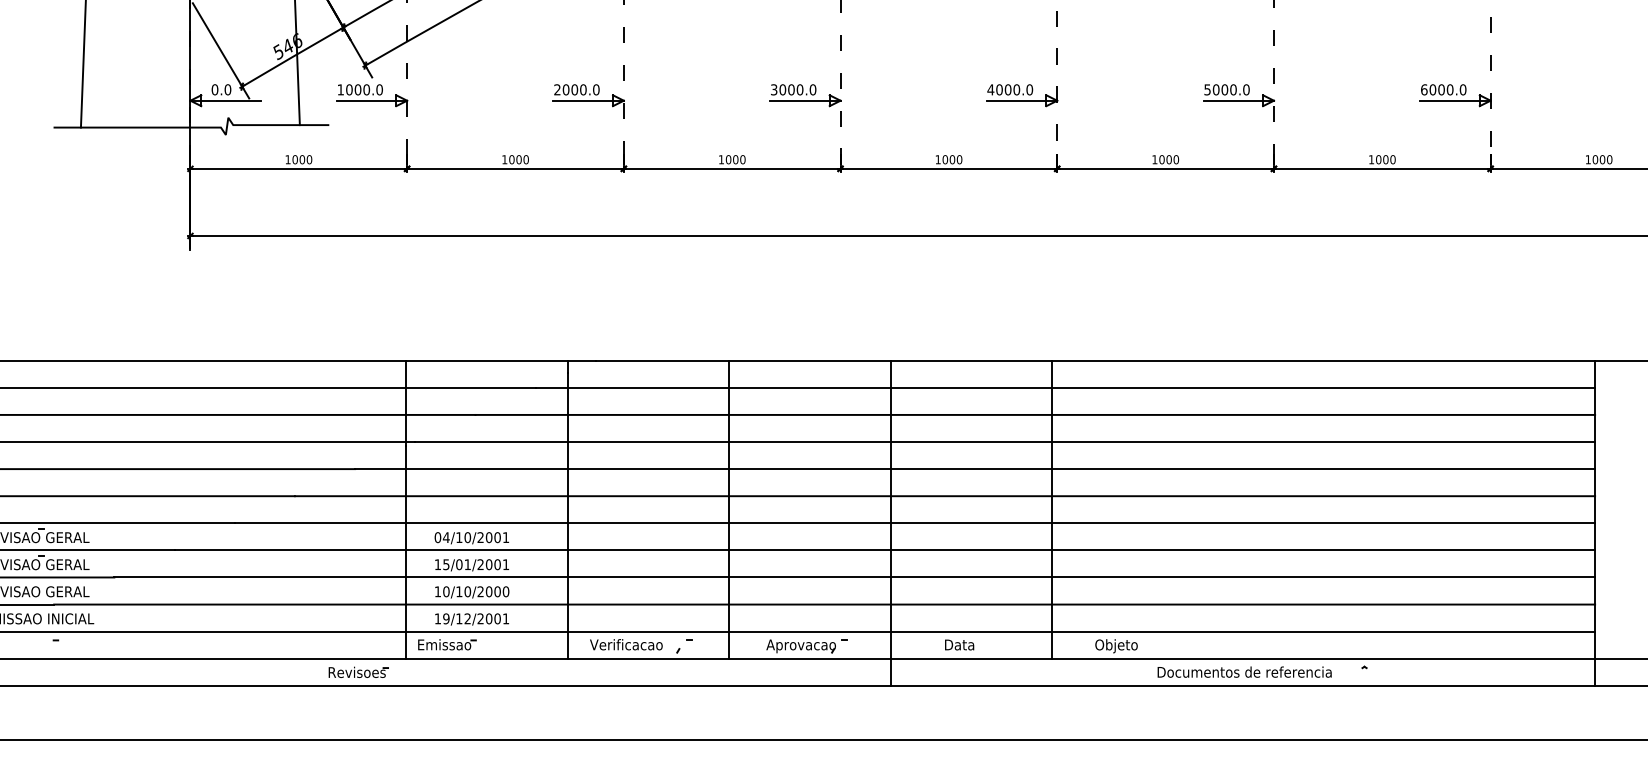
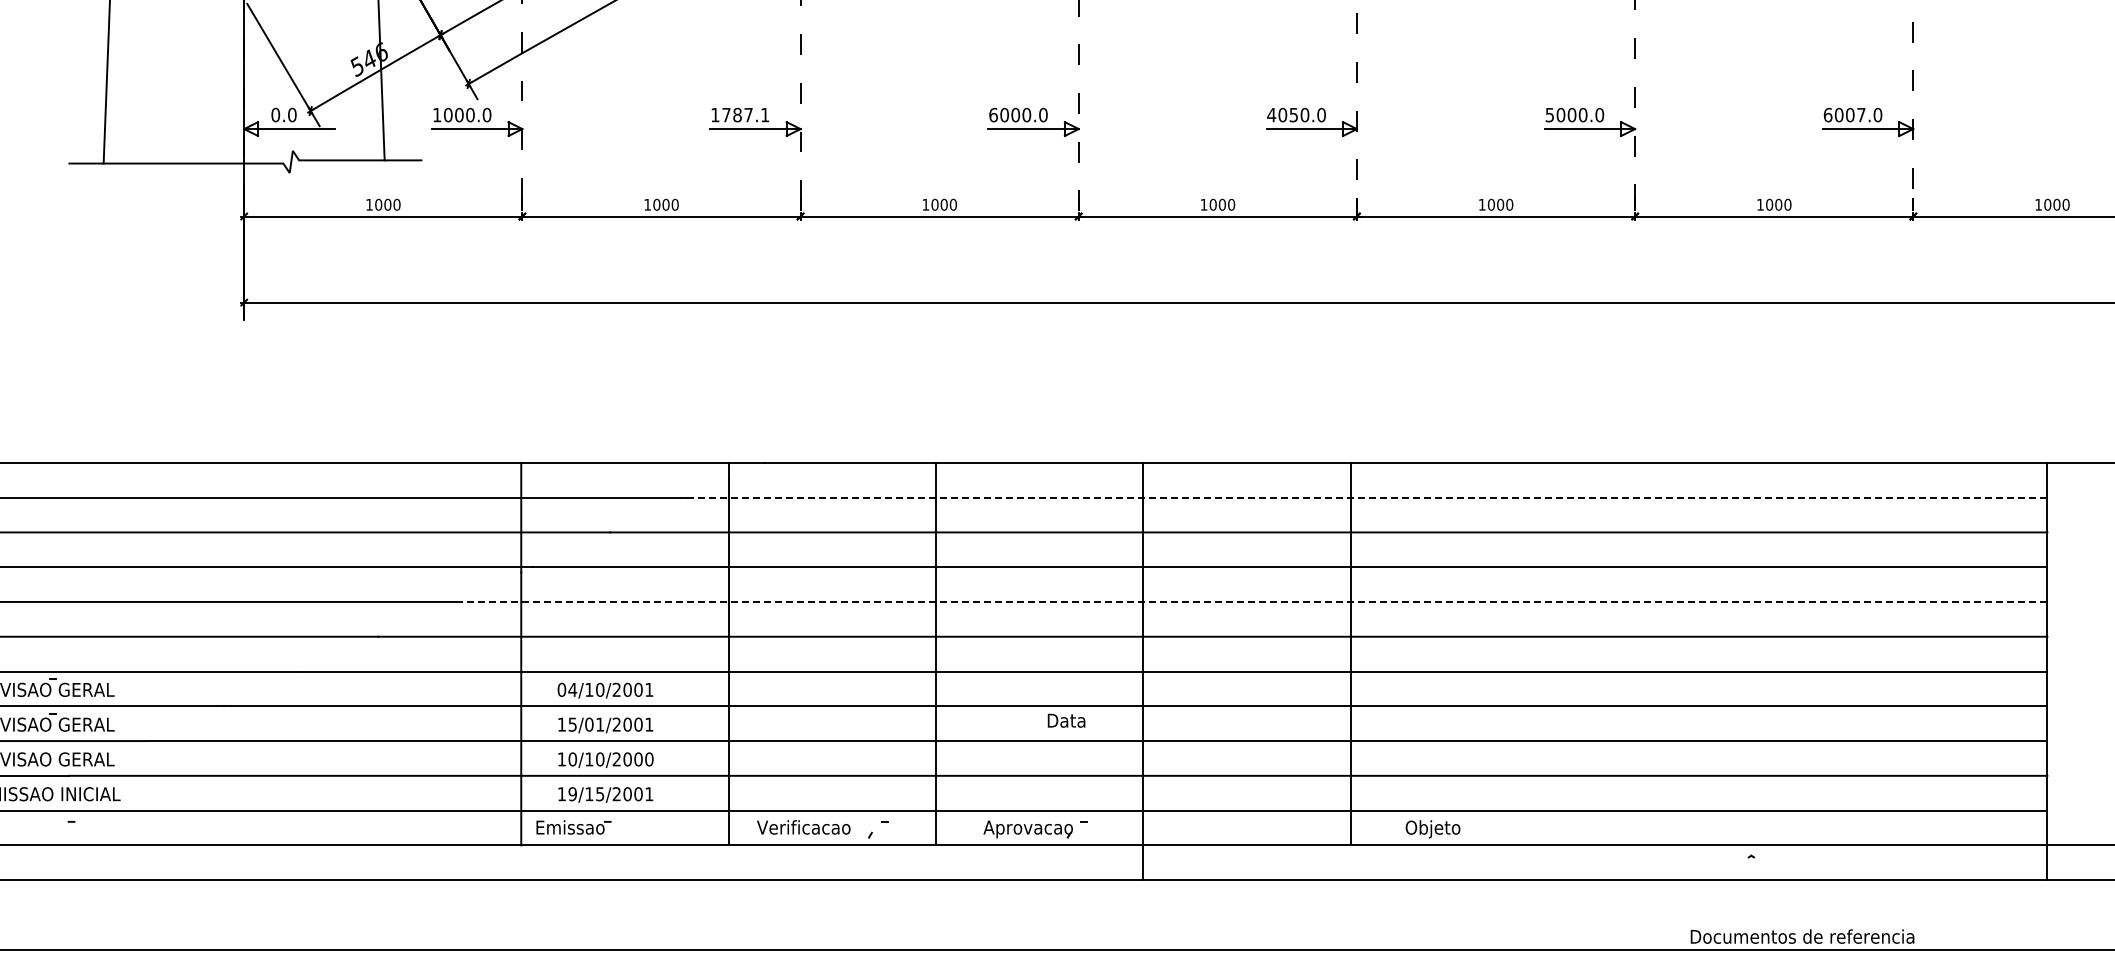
text: (577, 89) -> (740, 114), 2000.0 -> 1787.1
text: (774, 89) -> (993, 114), 3000.0 -> 6000.0
text: (1007, 89) -> (1293, 114), 4000.0 -> 4050.0
text: (1450, 89) -> (1861, 114), 6000.0 -> 6007.0
line: (1065, 387) -> (1367, 497), solid -> dashed
line: (975, 468) -> (1251, 601), solid -> dashed
text: (467, 619) -> (600, 794), 19/12/2001 -> 19/15/2001
text: (959, 644) -> (1066, 720), moved
part: (358, 672) -> (459, 862), removed
text: (1244, 672) -> (1802, 936), moved

